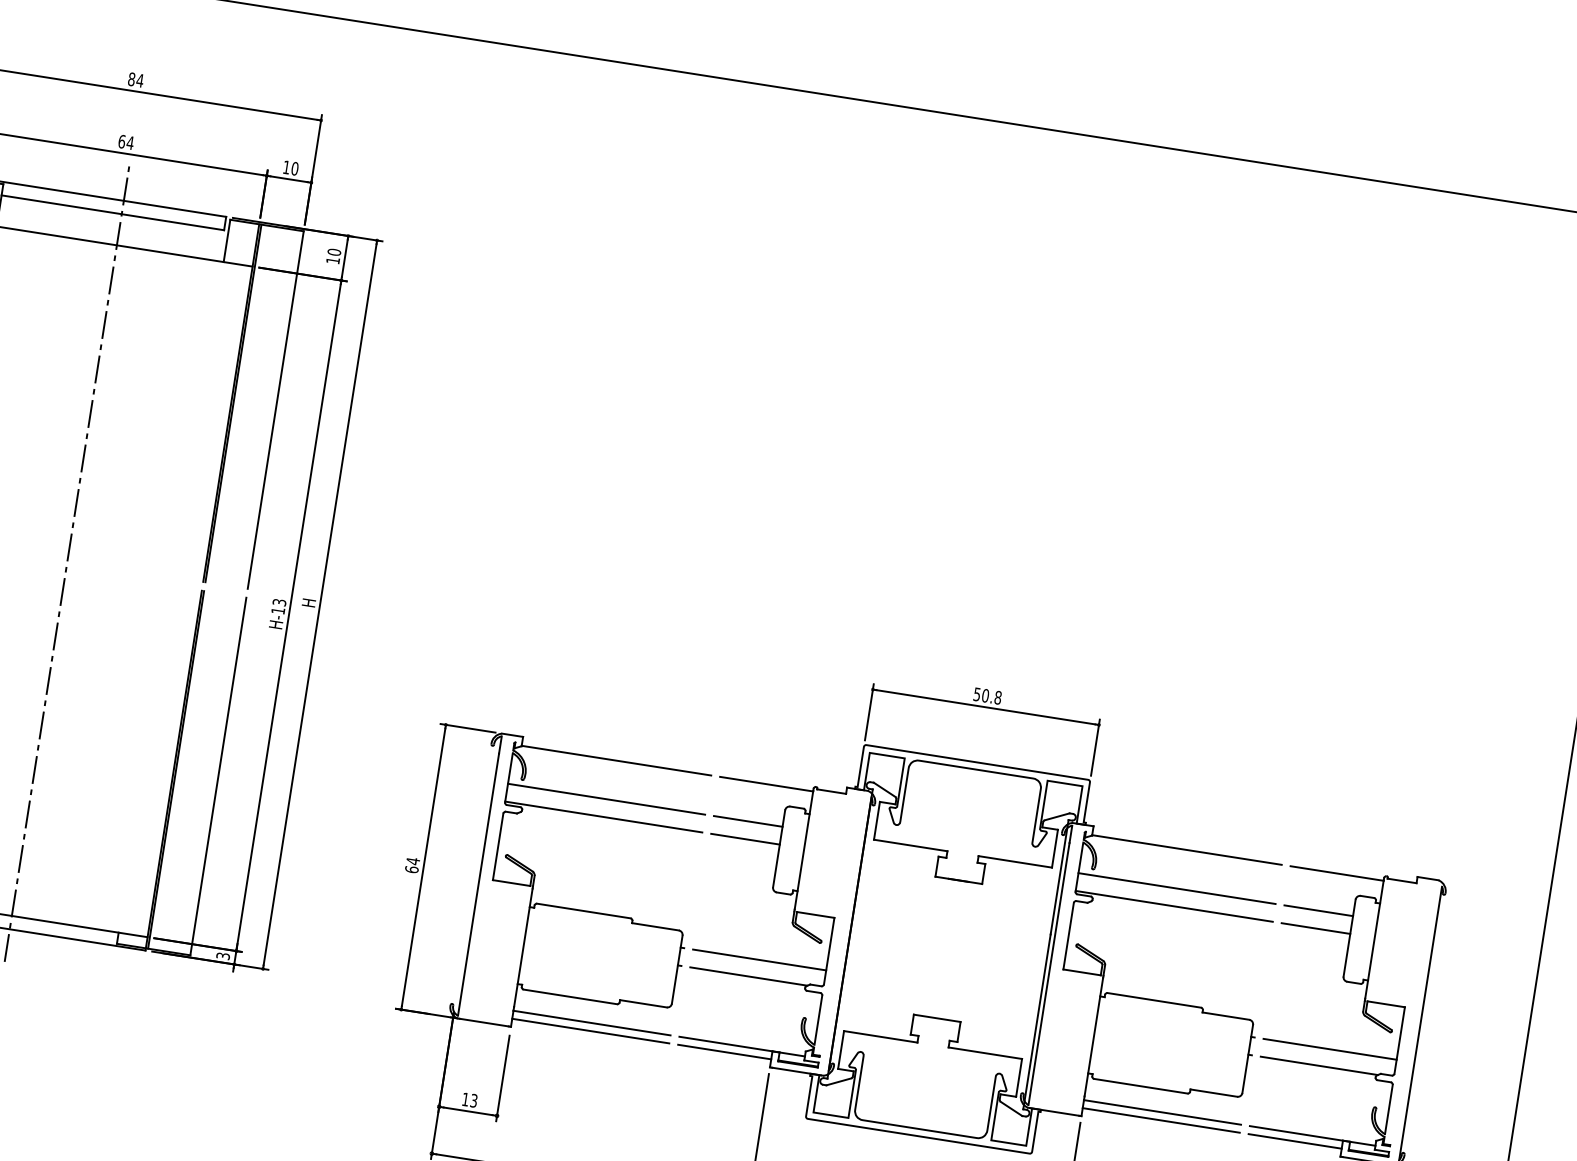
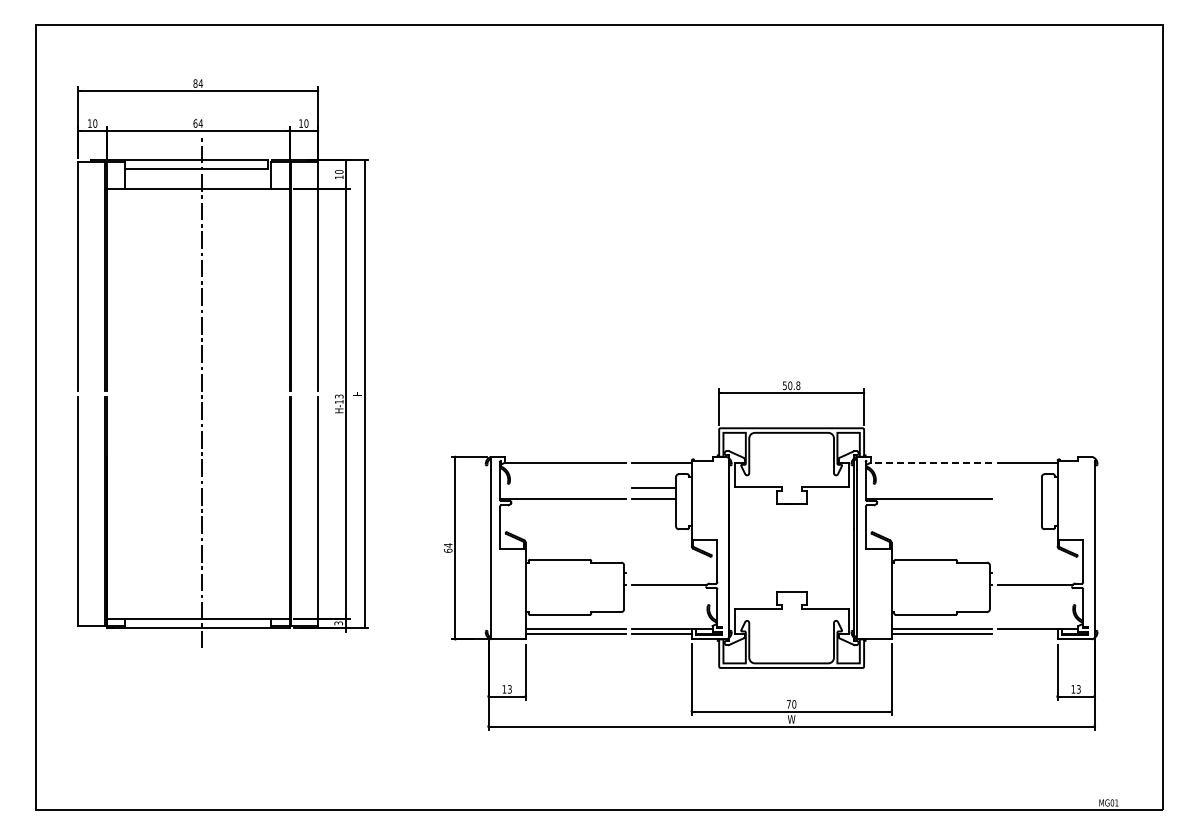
line: (607, 799) -> (563, 487), removed
line: (1187, 849) -> (931, 462), solid -> dashed
line: (1176, 888) -> (928, 487), removed
line: (1318, 910) -> (1019, 487), removed
line: (1315, 929) -> (1019, 499), removed
line: (759, 960) -> (674, 573), removed
line: (1329, 1049) -> (1040, 573), removed
line: (1294, 1141) -> (1027, 634), removed

